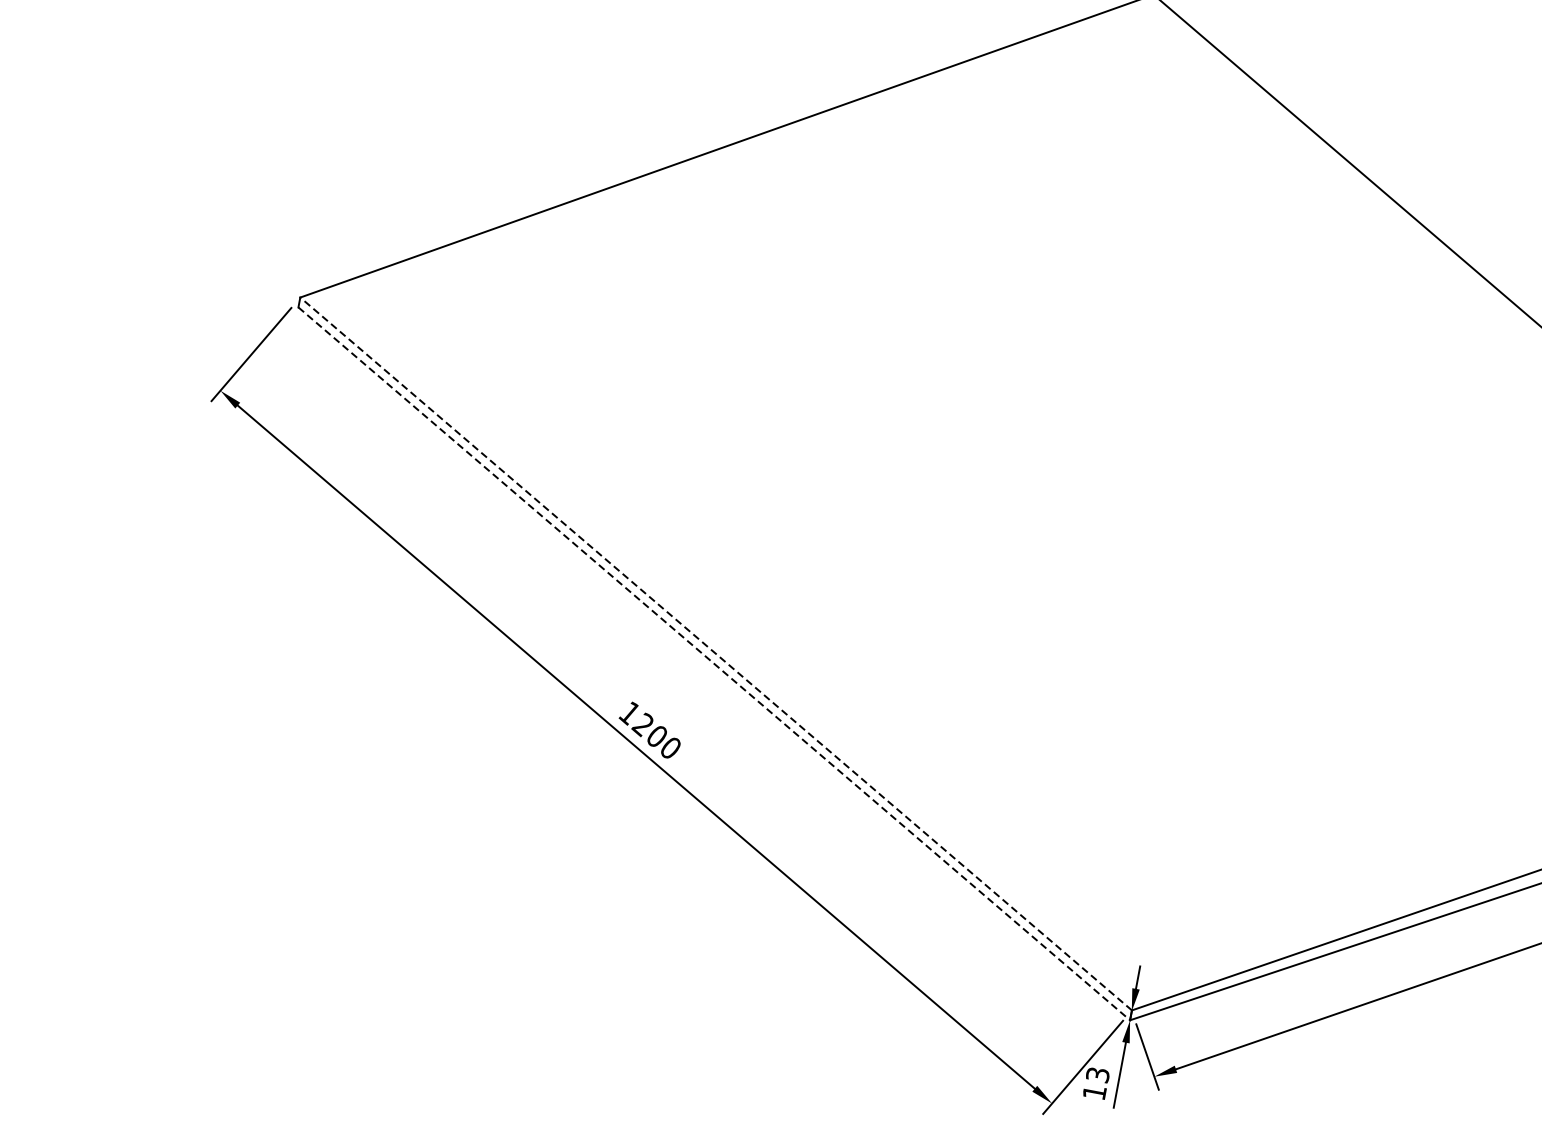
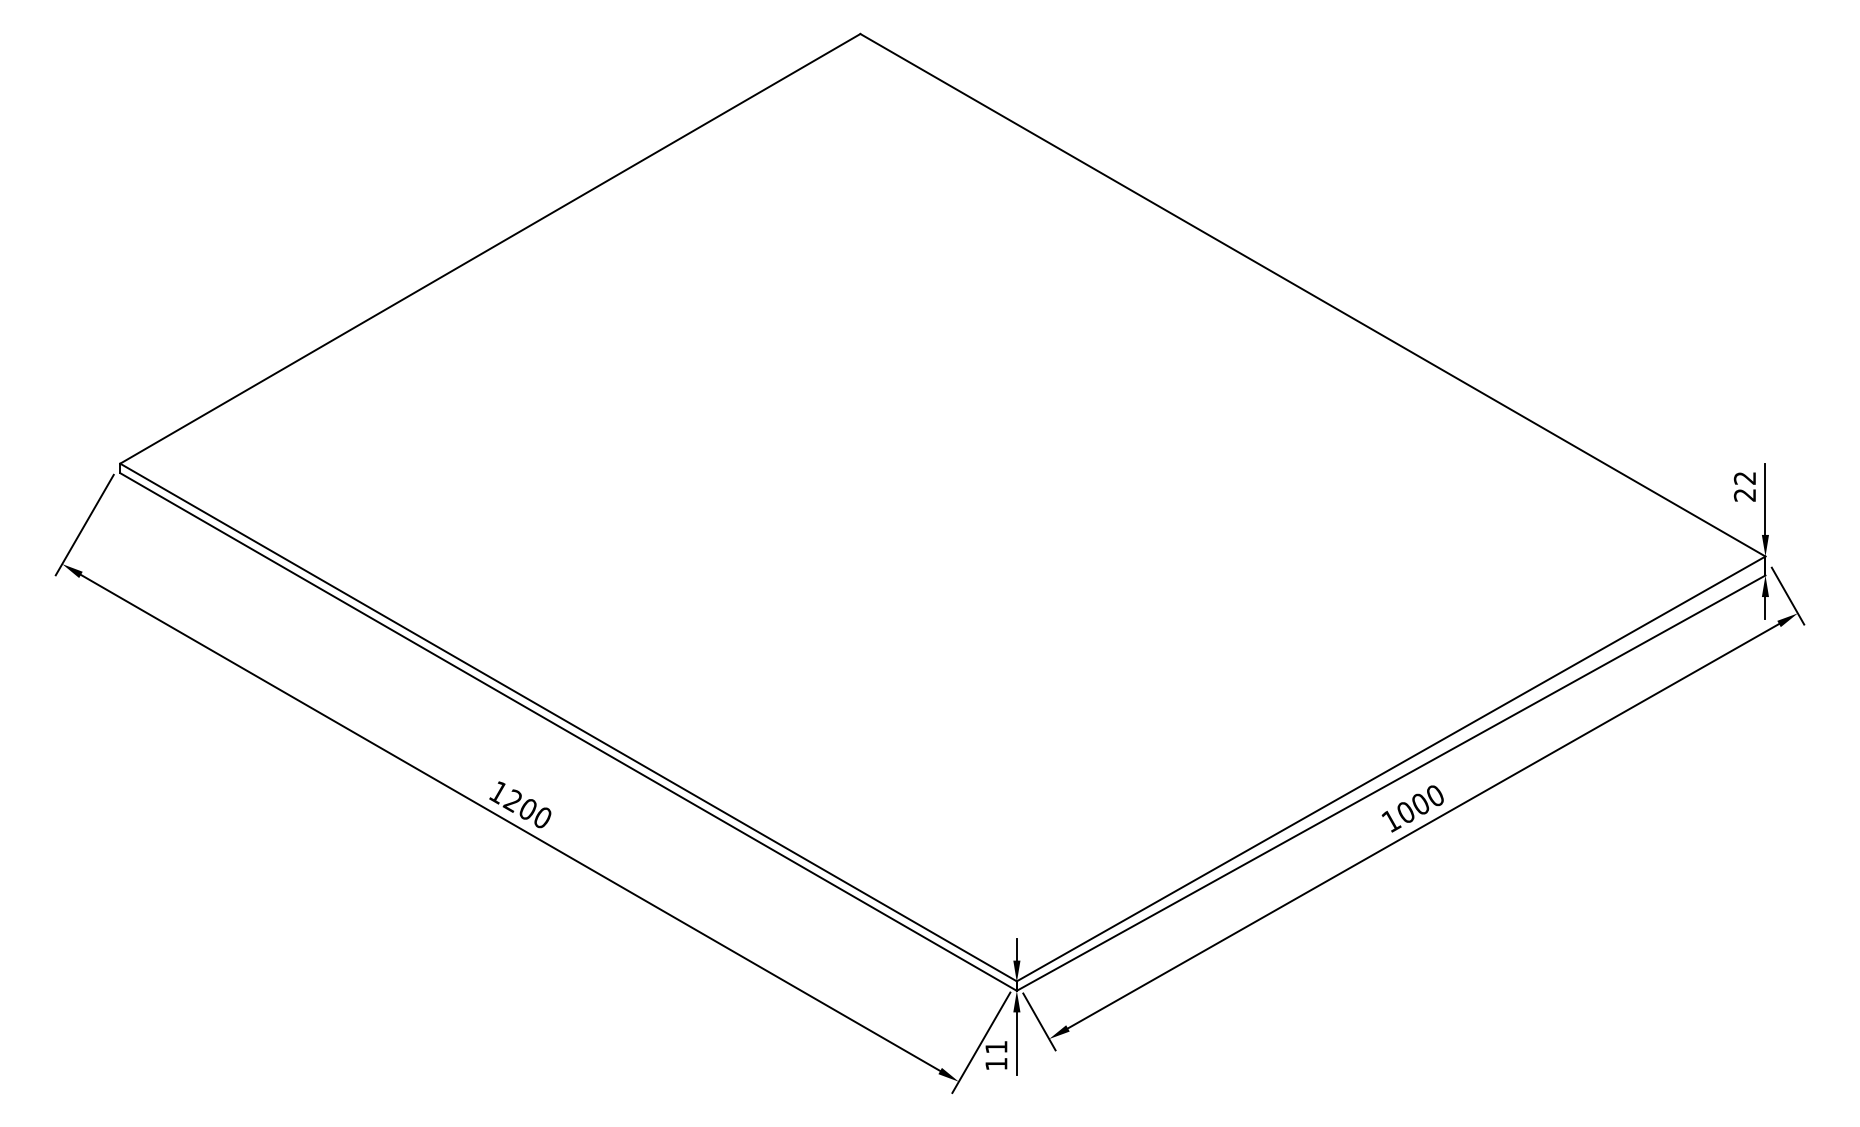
line: (716, 653) -> (568, 722), dashed -> solid
line: (714, 664) -> (568, 732), dashed -> solid
text: (1097, 1075) -> (996, 1047), 13 -> 11

